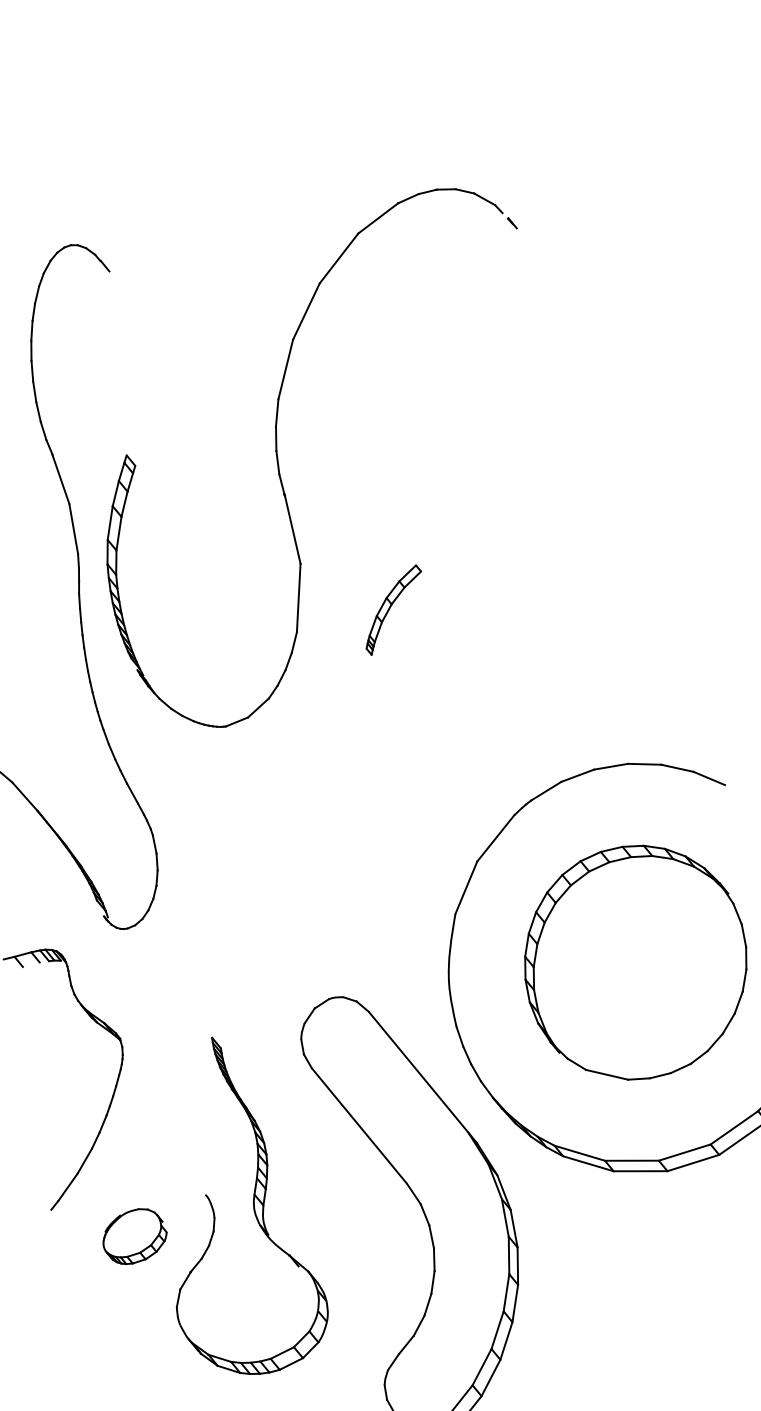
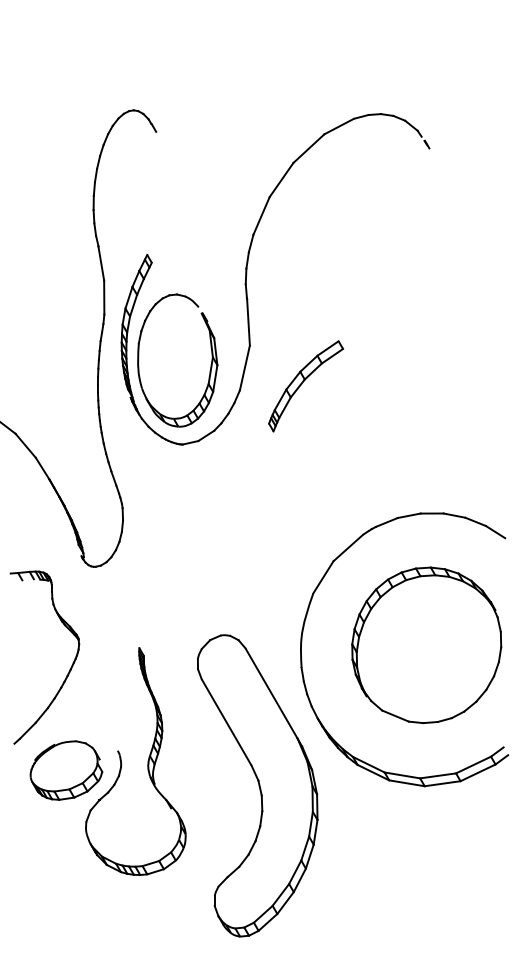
part: (247, 601) -> (210, 364), added
part: (394, 610) -> (306, 386), size x1.67
part: (134, 1236) -> (66, 770), size x1.67

